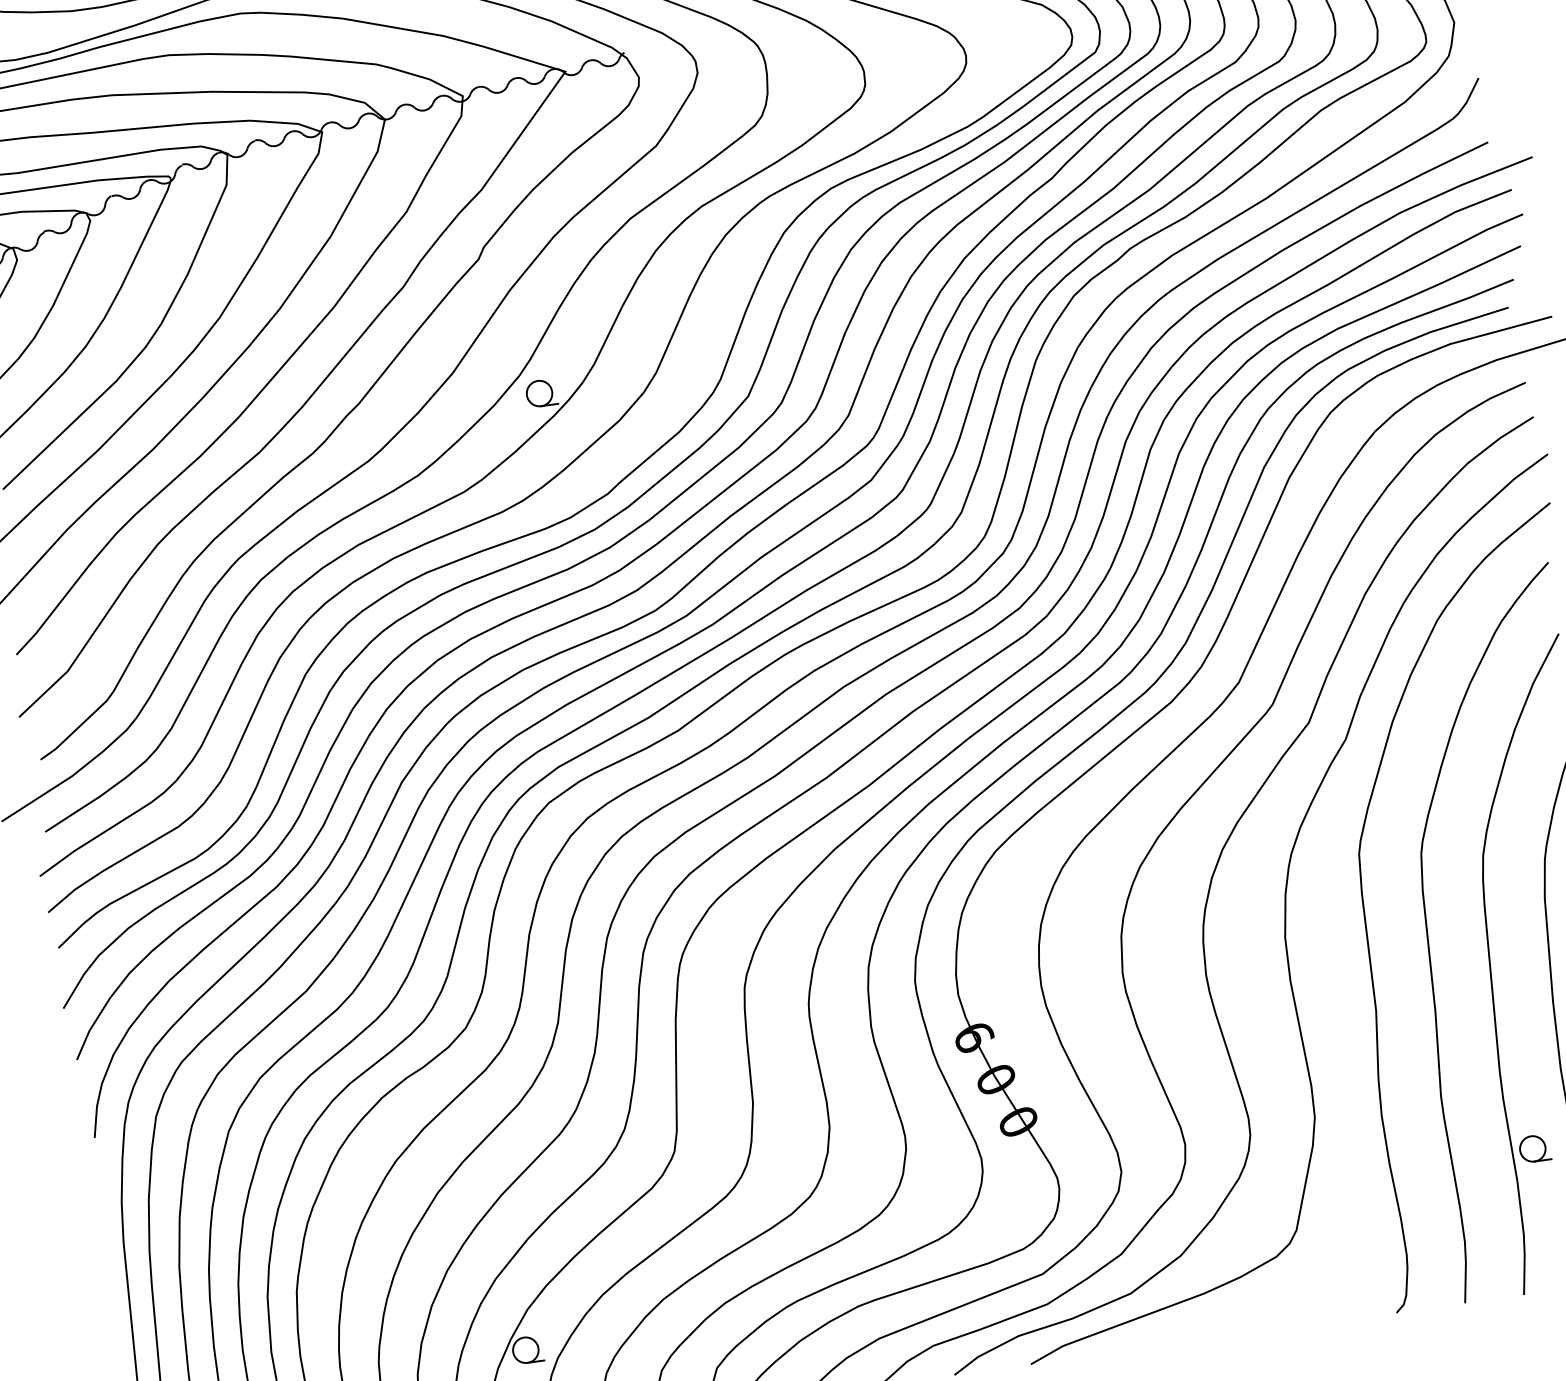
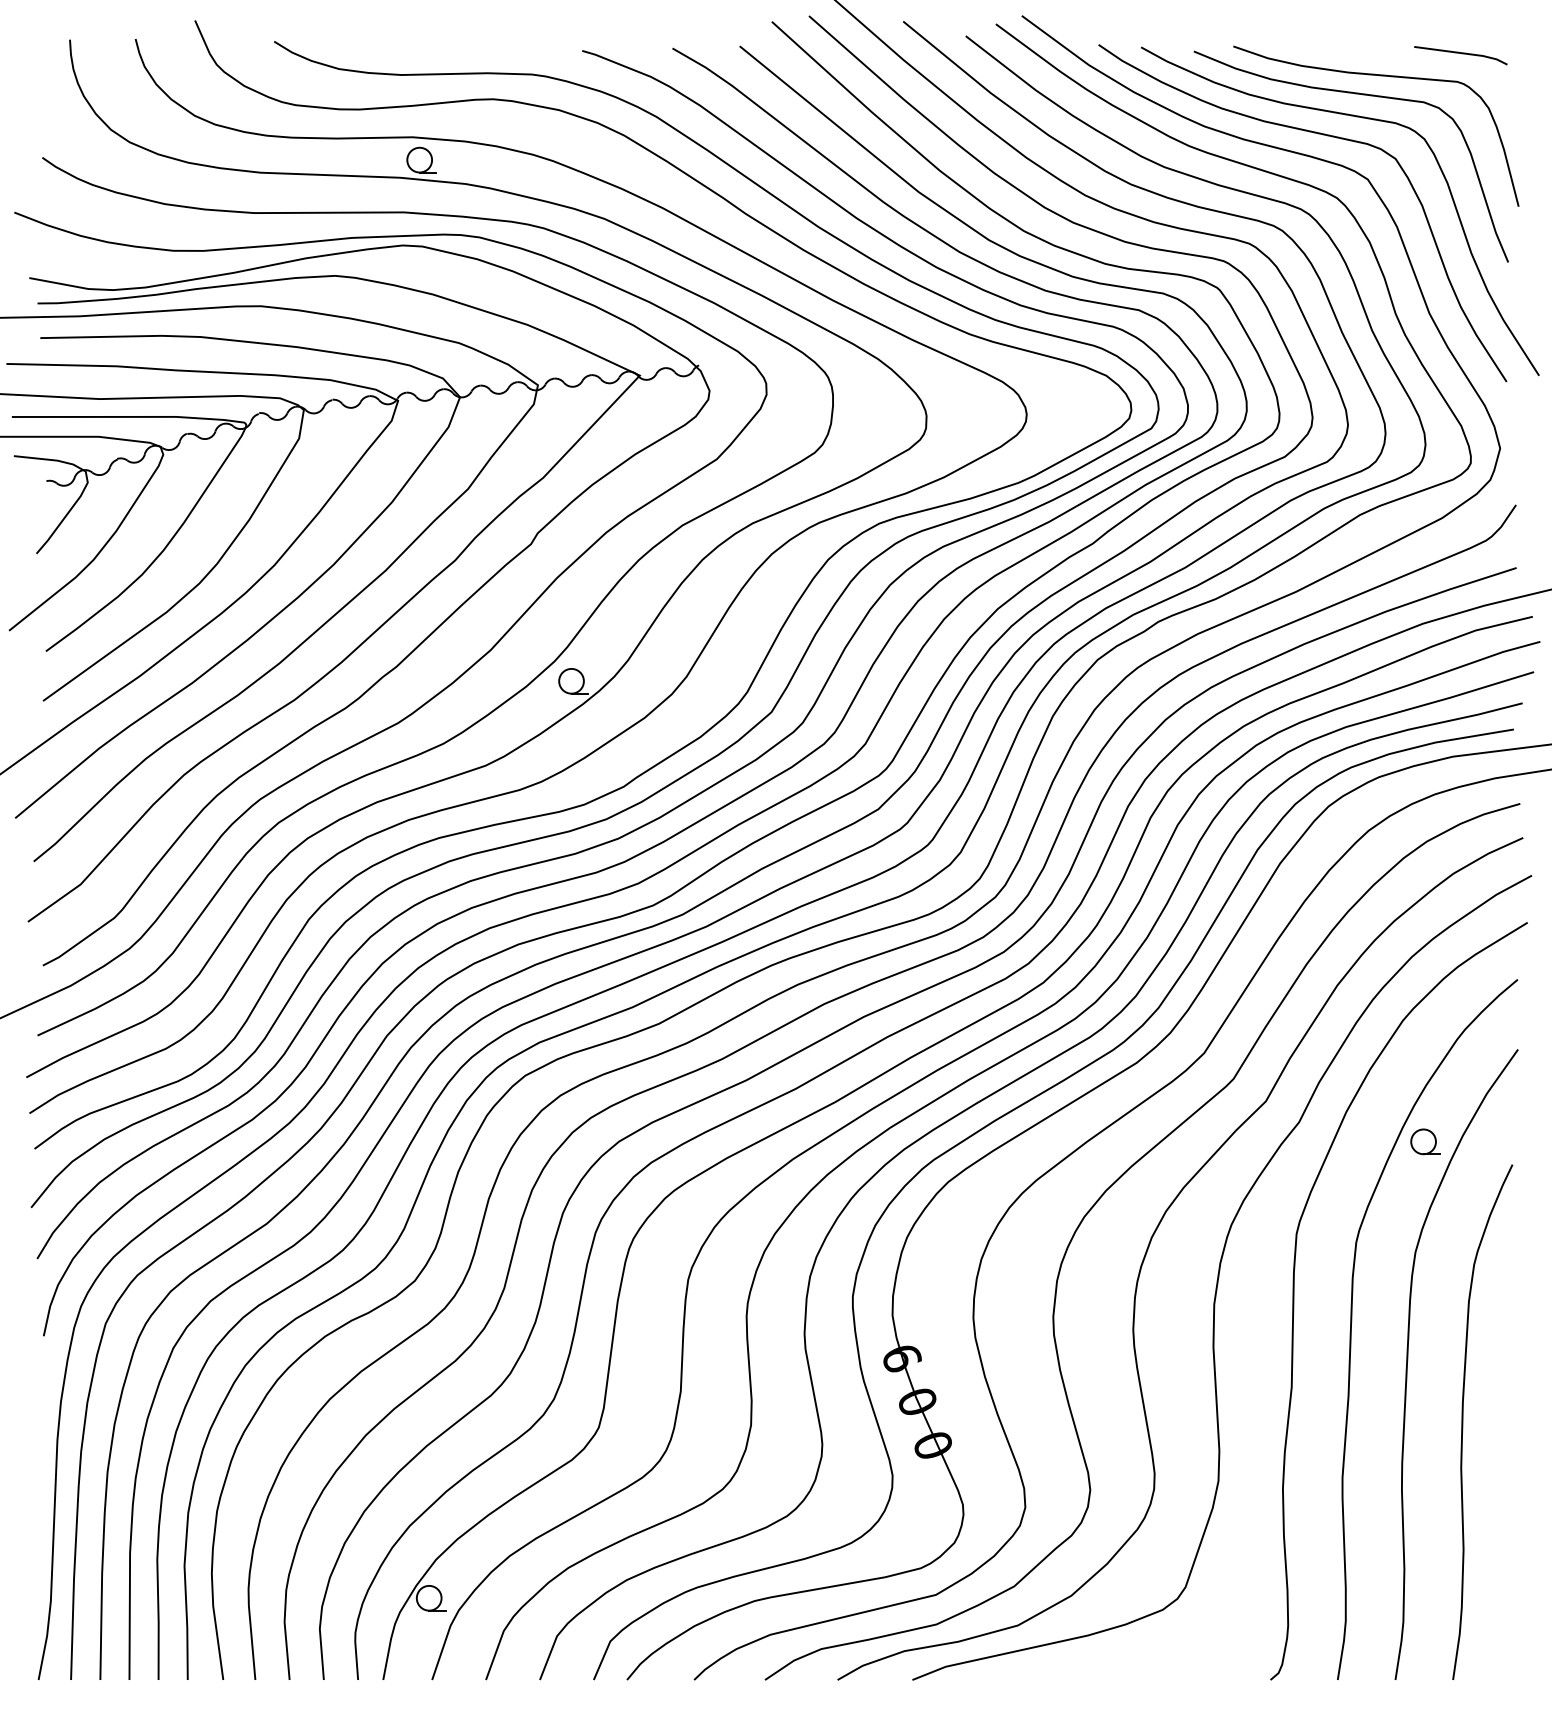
part: (1534, 1148) -> (1425, 1141), moved

